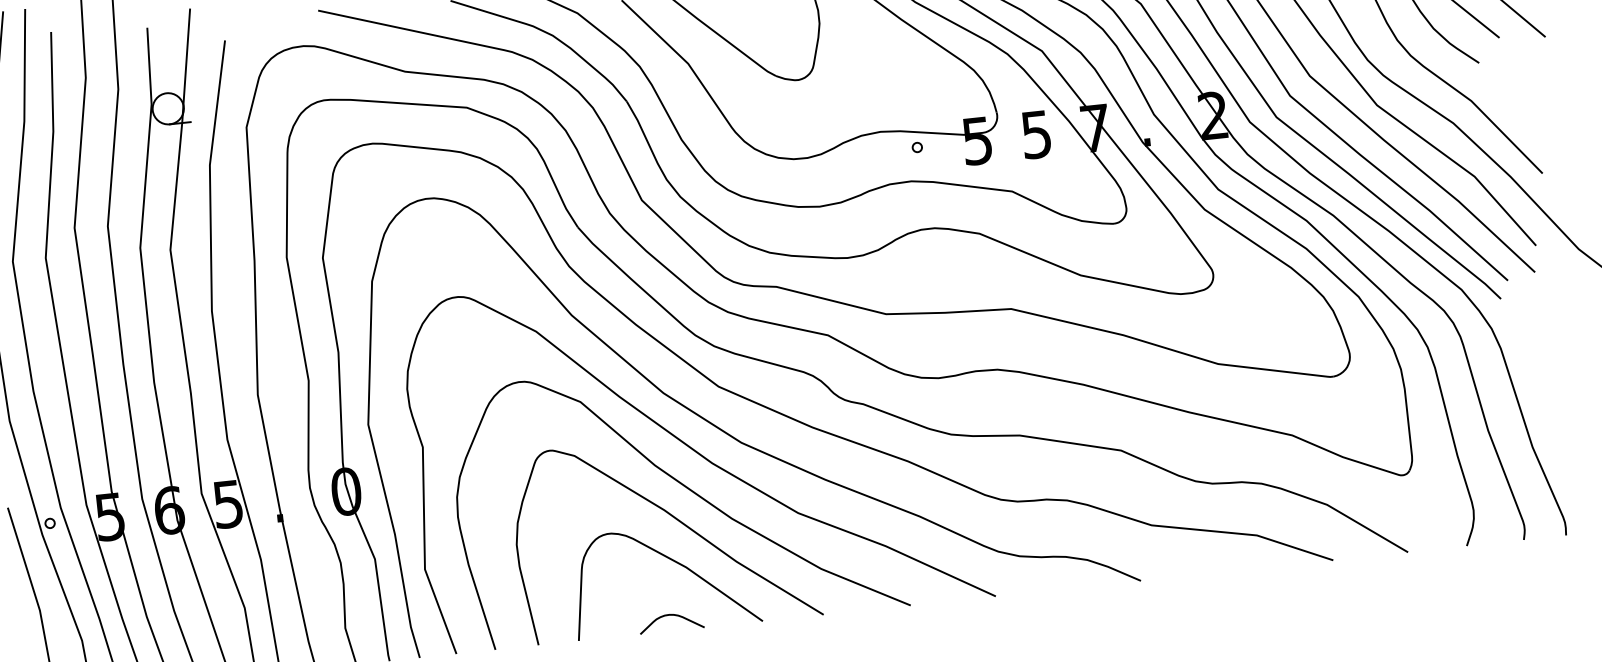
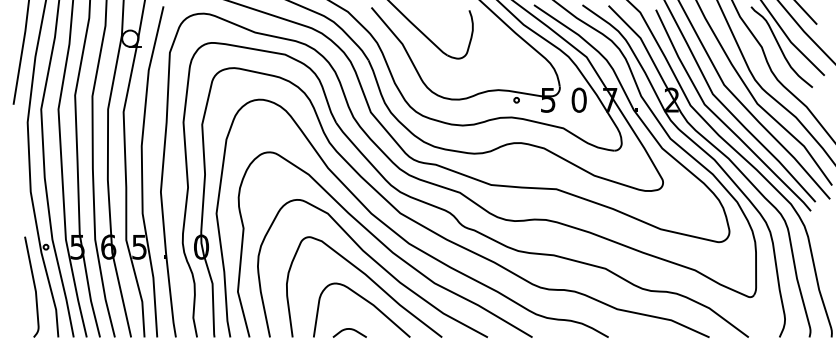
text: (1035, 133) -> (578, 99), 5 -> 0
curve: (674, 617) -> (351, 330), moved

